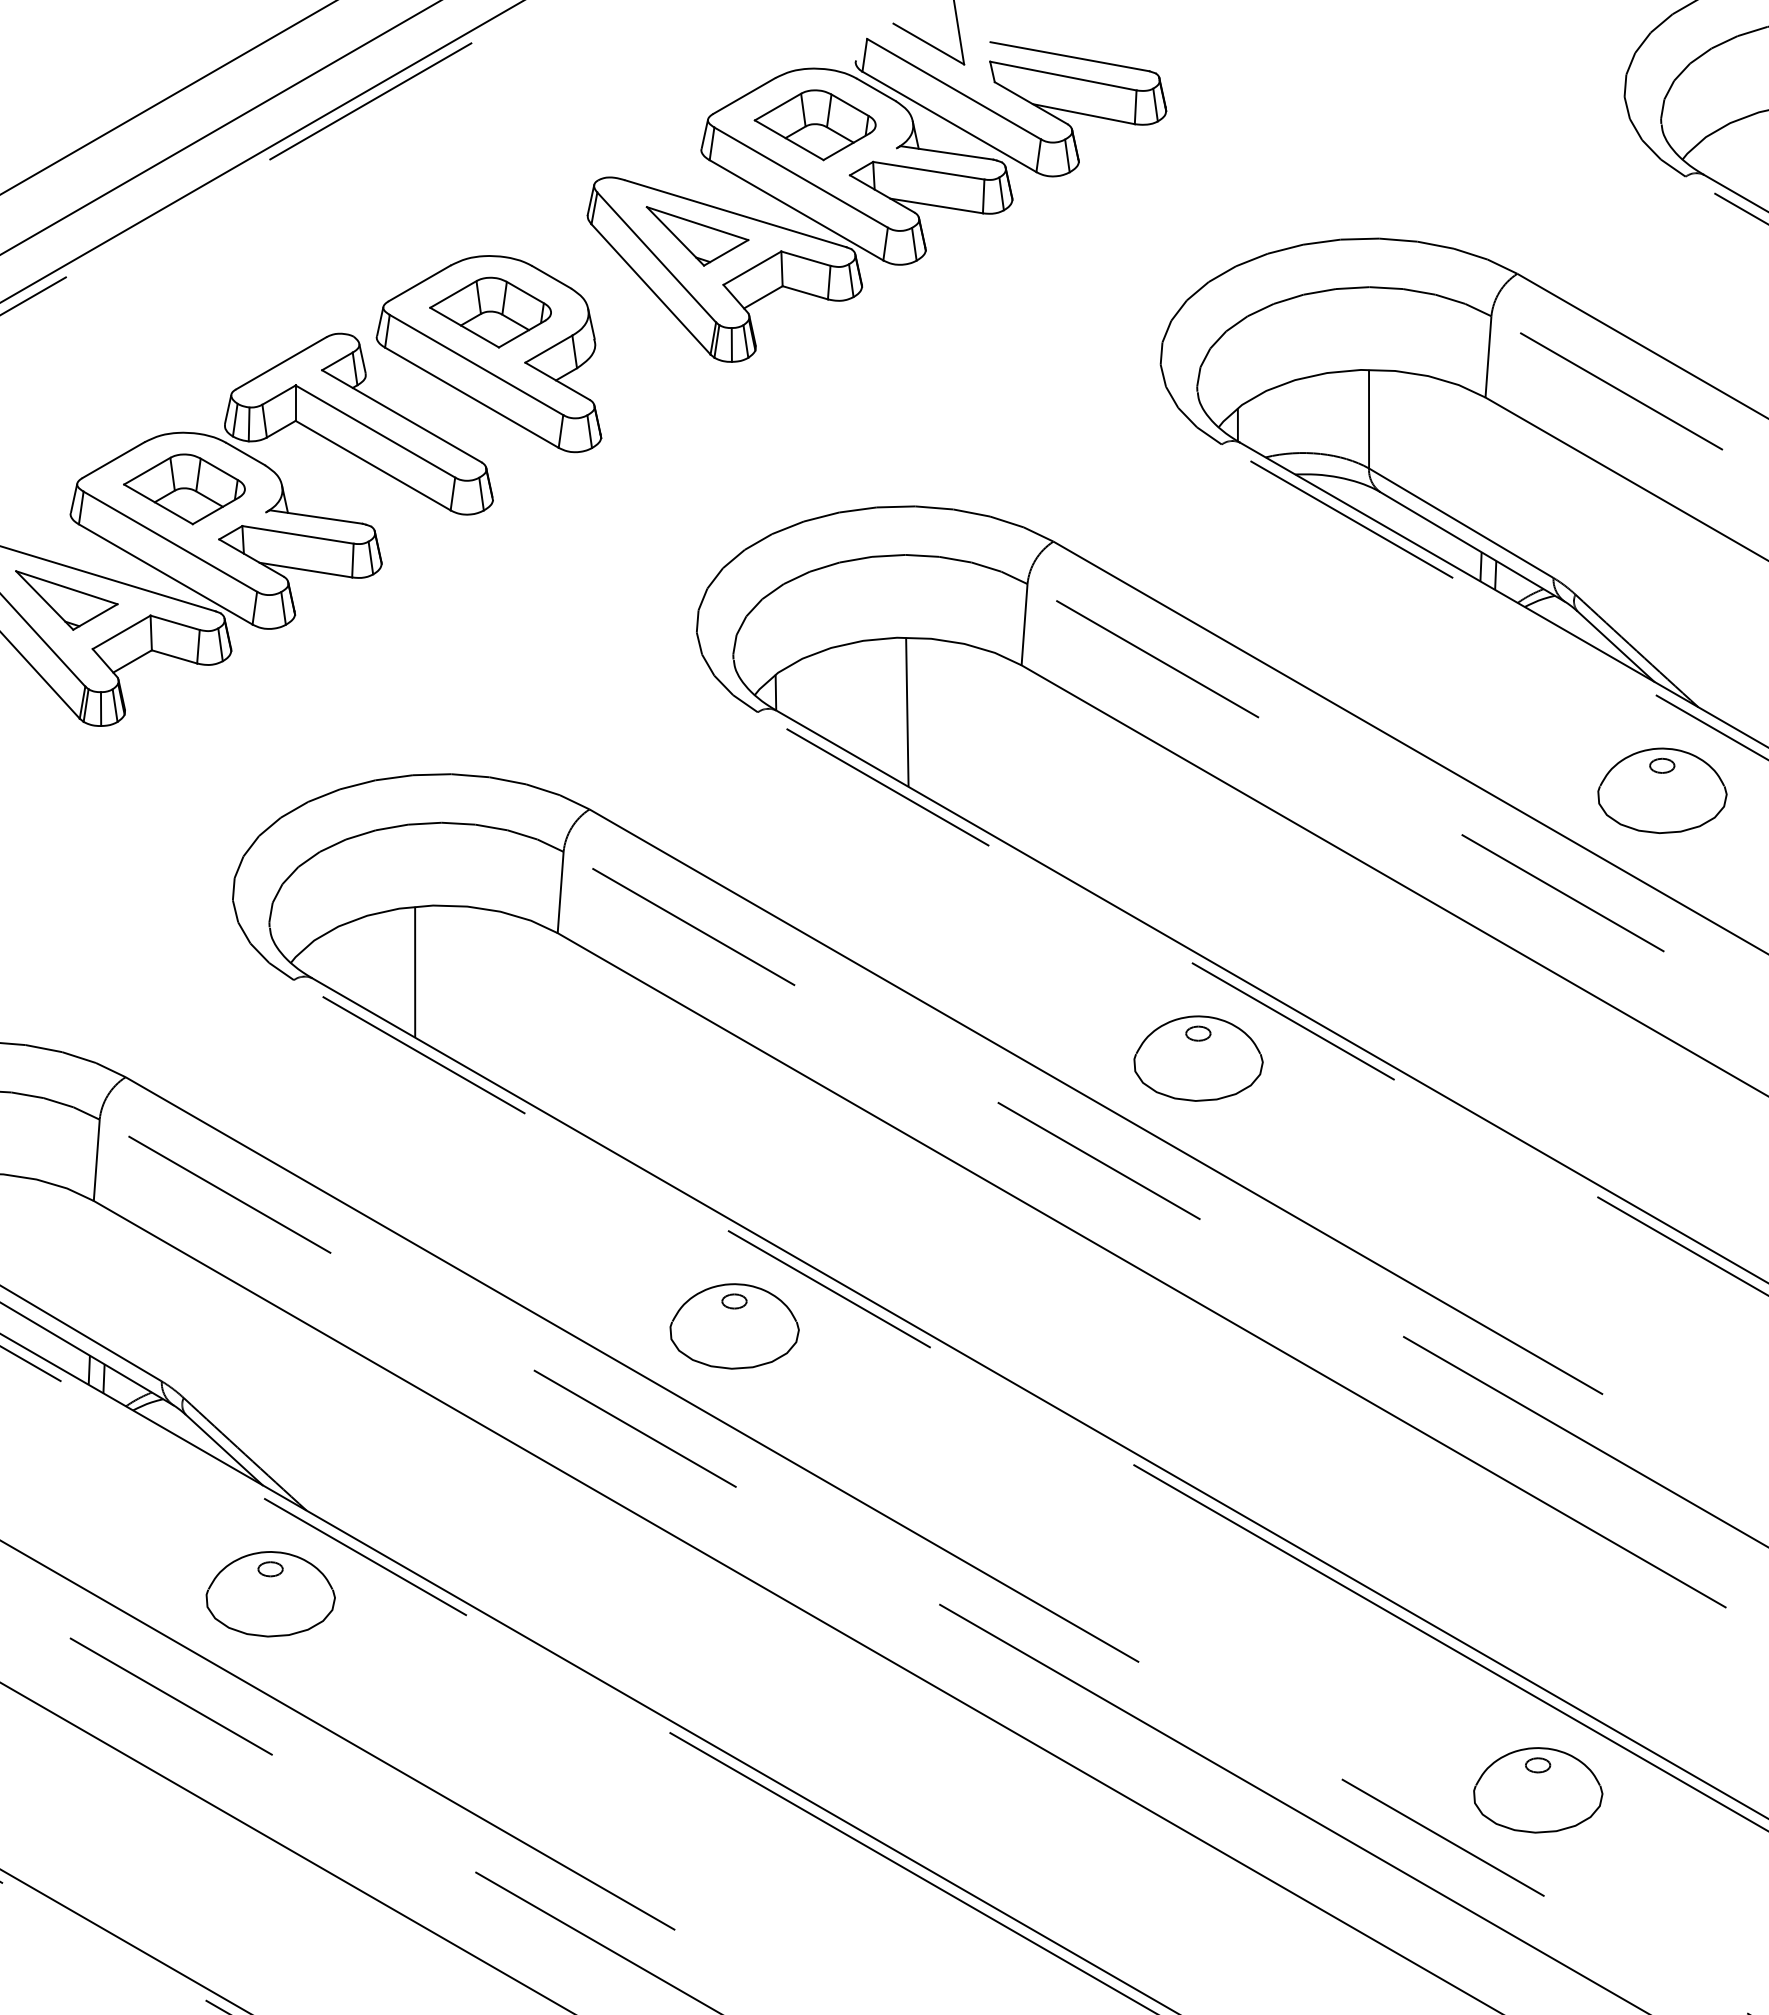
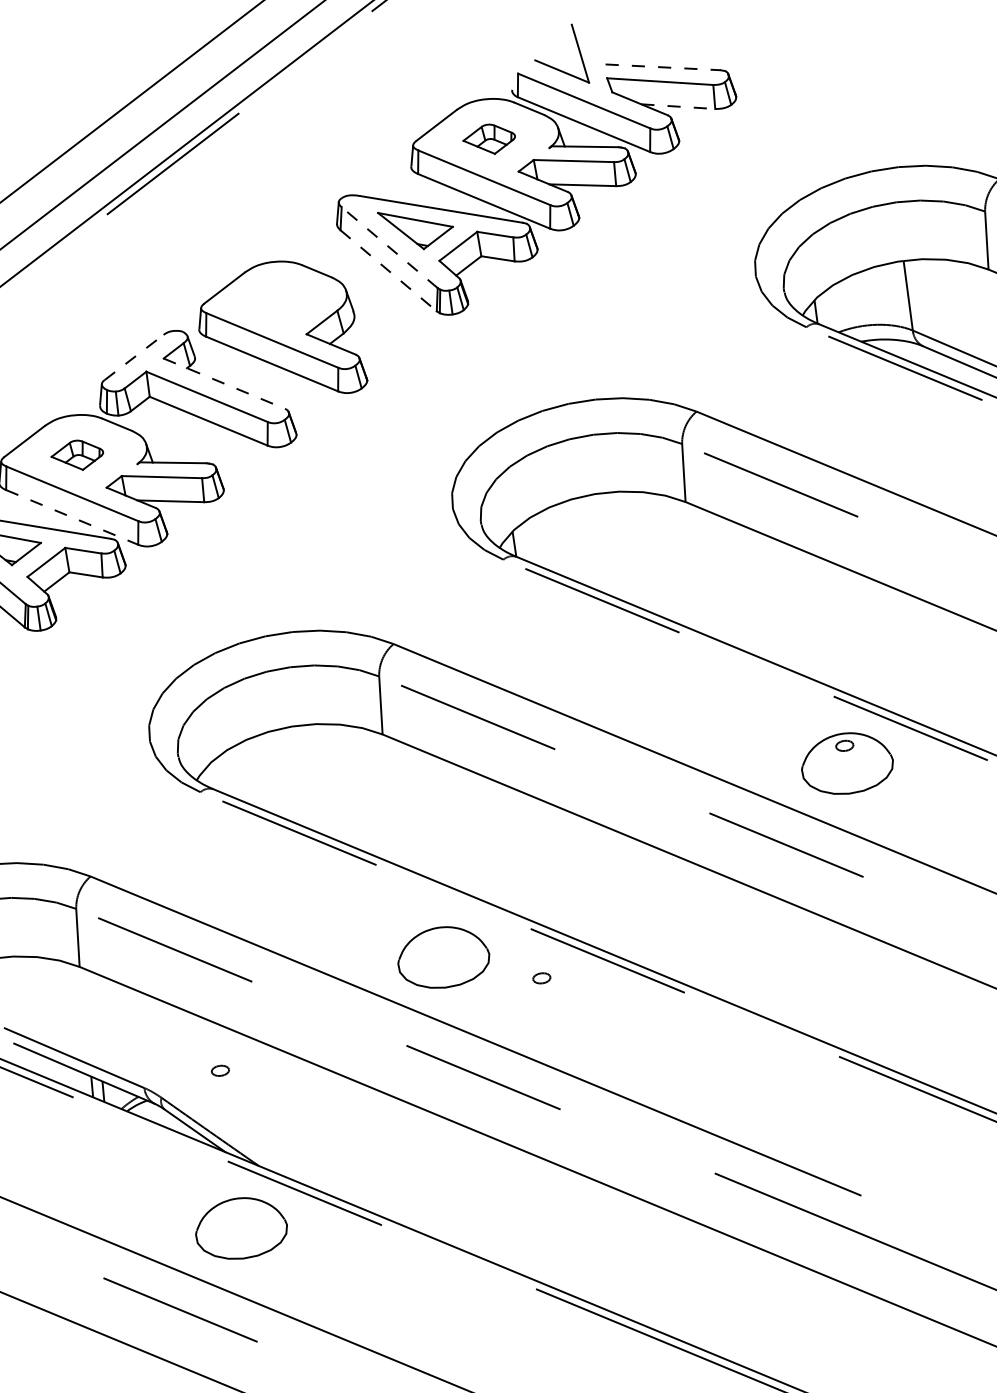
line: (1070, 56) -> (663, 67), solid -> dashed
line: (1083, 114) -> (678, 106), solid -> dashed
part: (814, 125) -> (488, 139), size x0.6
line: (656, 257) -> (389, 247), solid -> dashed
line: (651, 289) -> (389, 270), solid -> dashed
part: (490, 312) -> (277, 302), removed
line: (281, 363) -> (134, 357), solid -> dashed
line: (402, 416) -> (224, 383), solid -> dashed
part: (184, 489) -> (77, 455), size x0.6
line: (166, 574) -> (72, 517), solid -> dashed
line: (907, 711) -> (609, 545), removed
line: (415, 971) -> (285, 774), removed
part: (734, 1326) -> (443, 957), moved
part: (270, 1569) -> (220, 1071), moved

